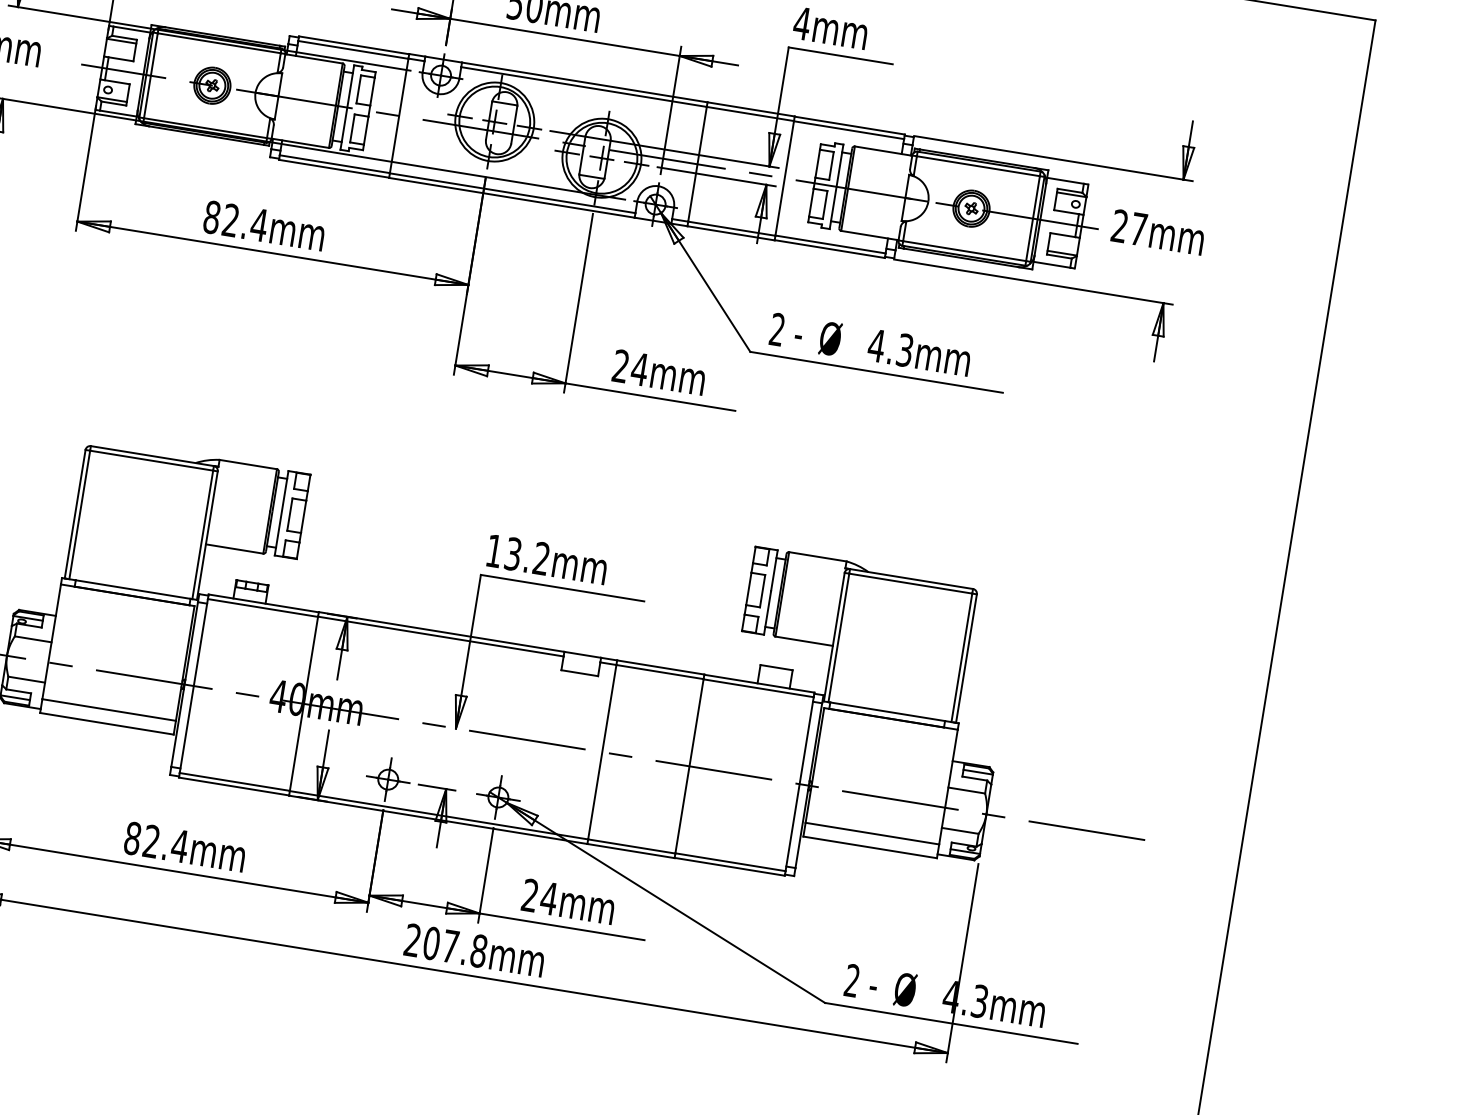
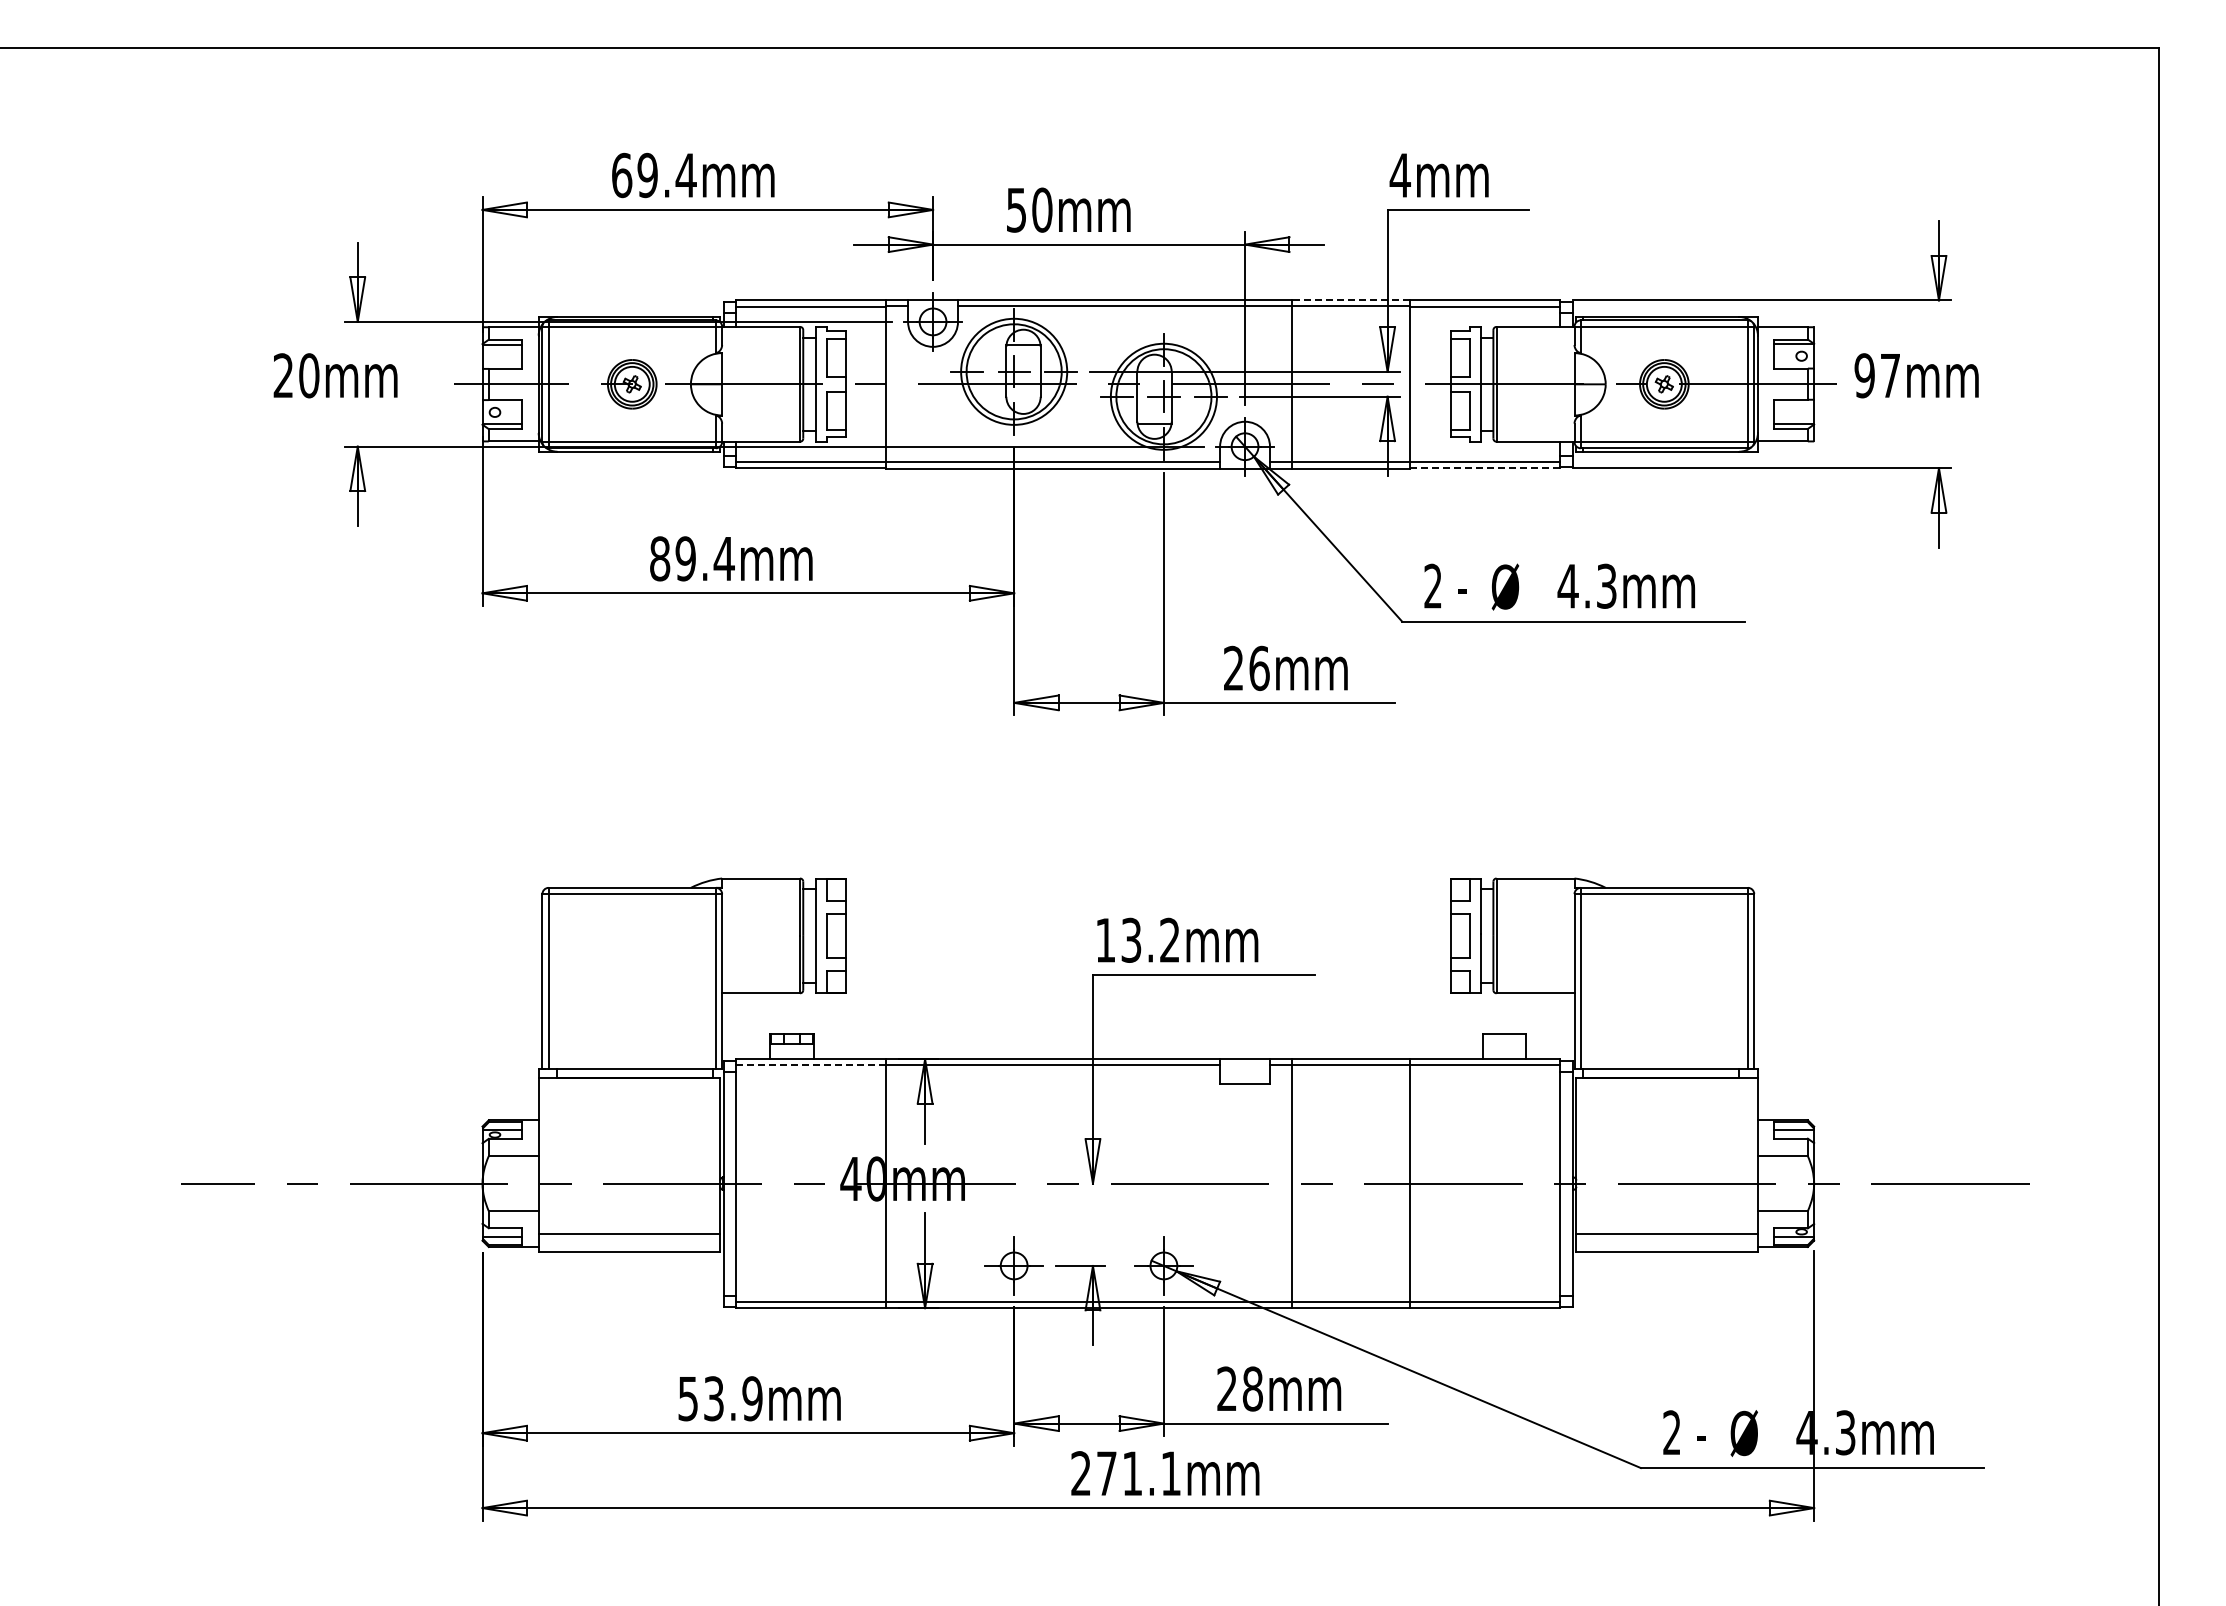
line: (750, 109) -> (1350, 300), solid -> dashed
text: (230, 220) -> (685, 558), 82.4mm -> 89.4mm
text: (1119, 226) -> (1864, 375), 27mm -> 97mm
line: (829, 249) -> (1485, 468), solid -> dashed
text: (639, 369) -> (1259, 668), 24mm -> 26mm
line: (263, 608) -> (811, 1065), solid -> dashed
text: (156, 842) -> (720, 1398), 82.4mm -> 53.9mm
text: (548, 898) -> (1252, 1388), 24mm -> 28mm
text: (454, 947) -> (1138, 1473), 207.8mm -> 271.1mm

